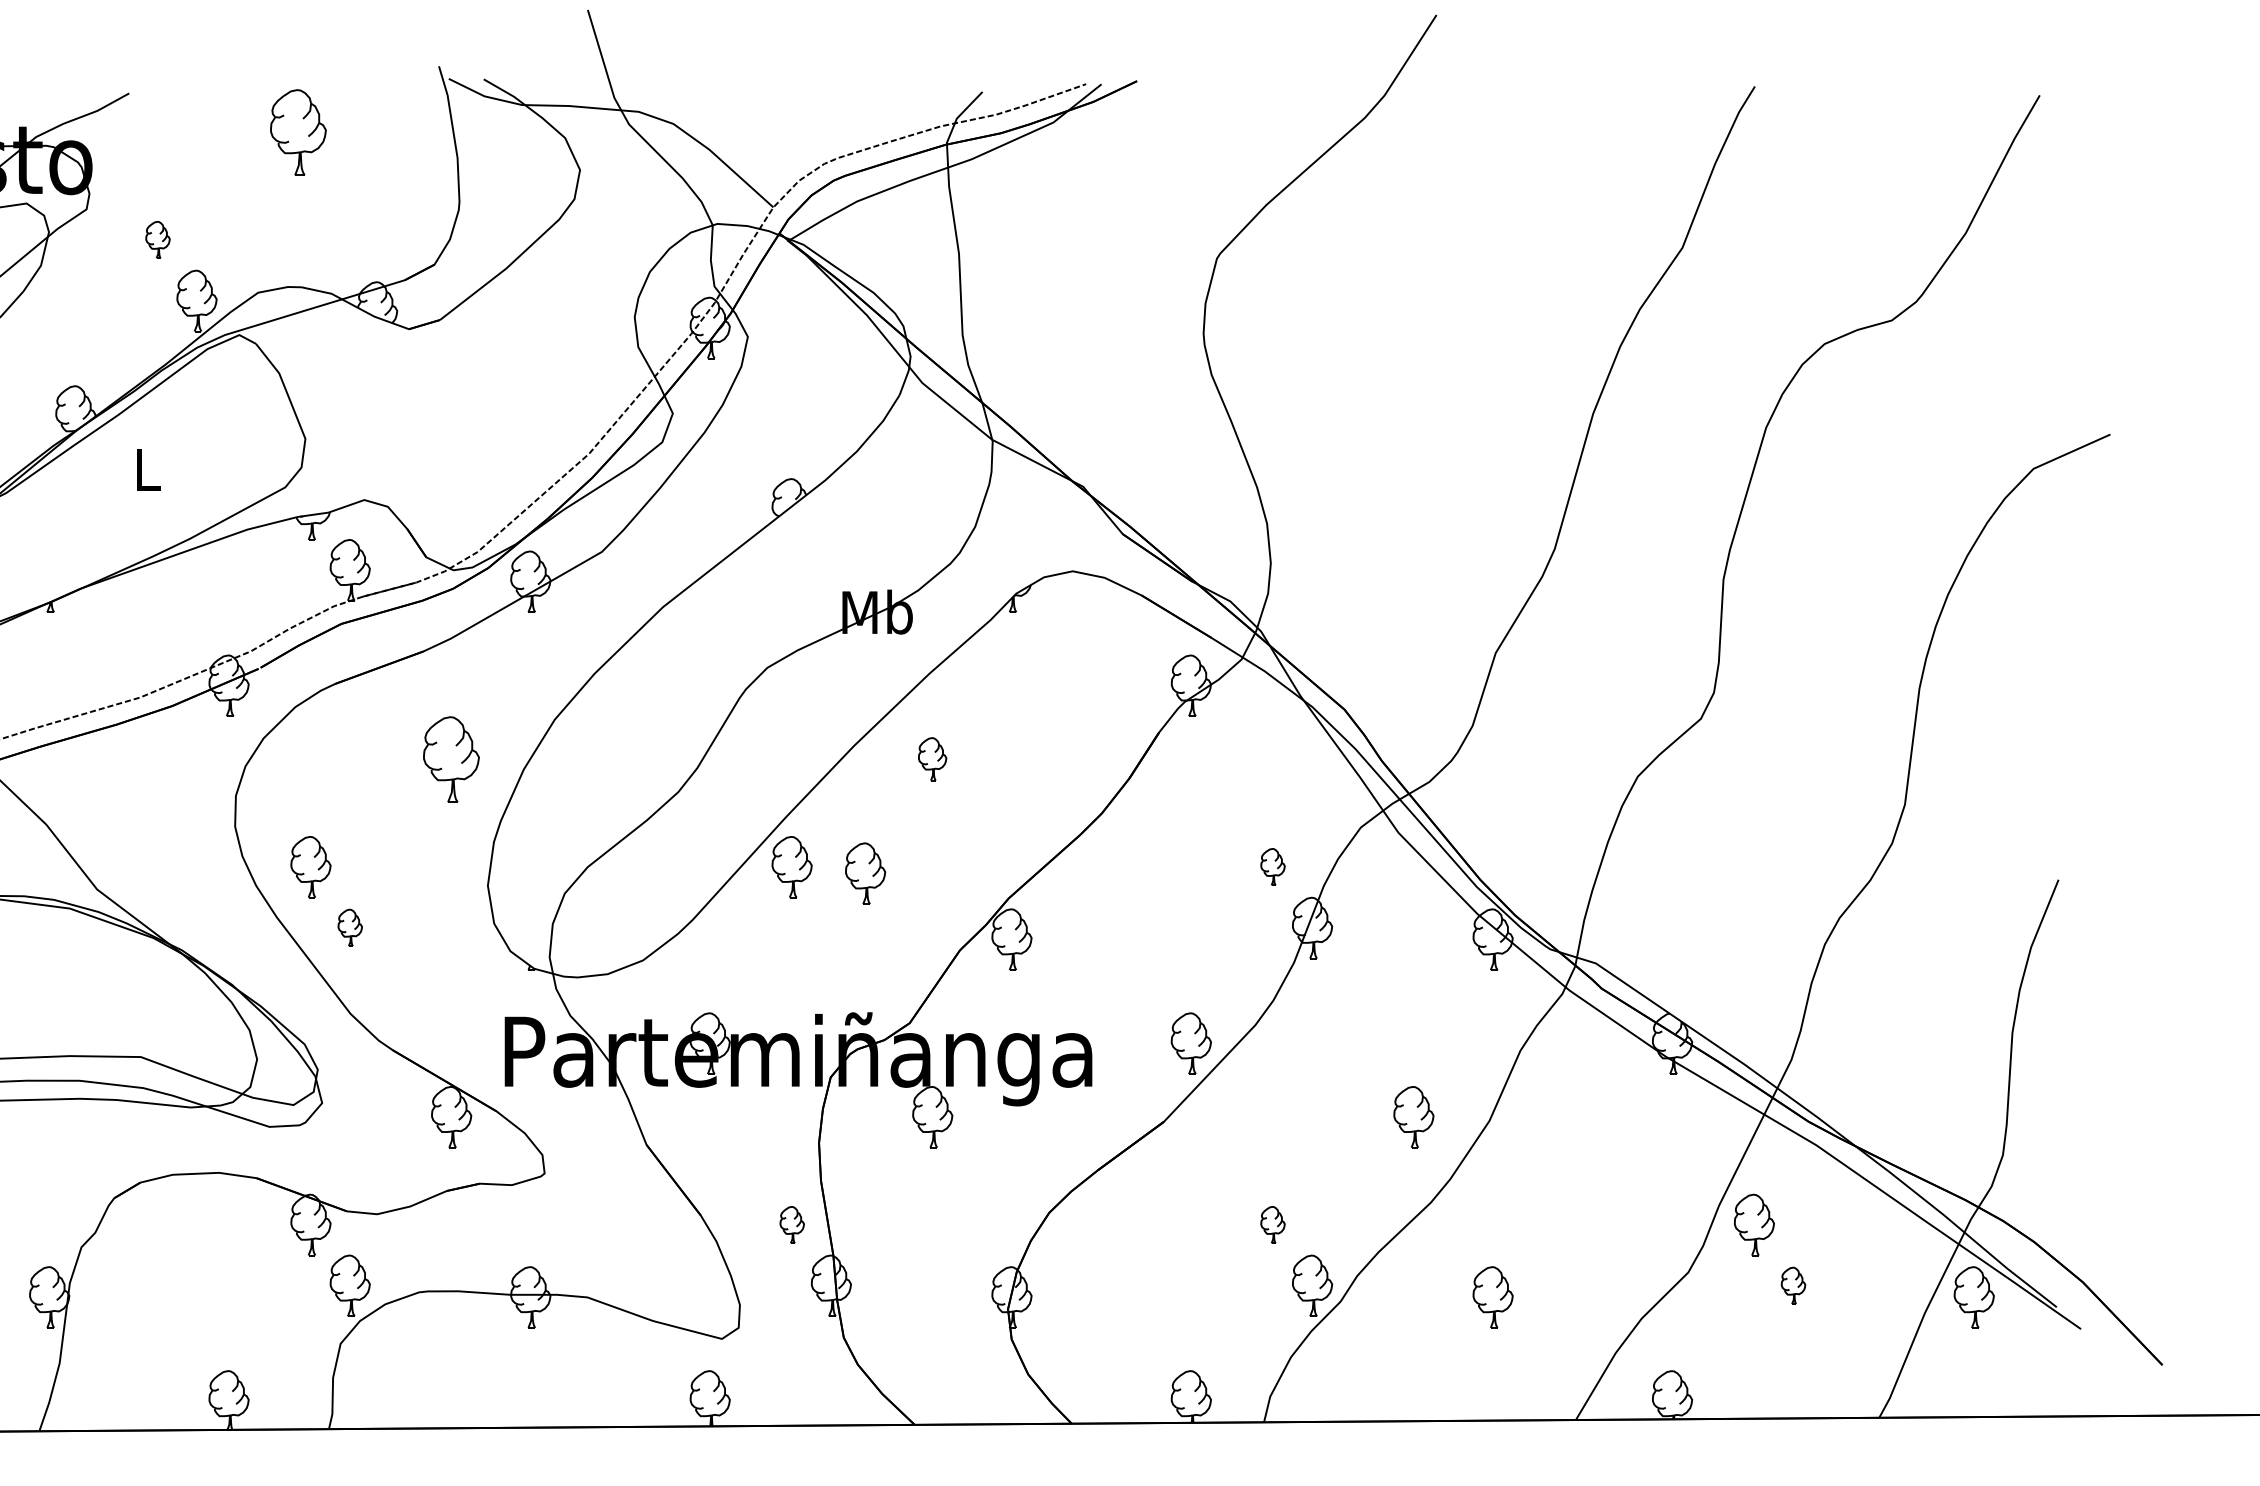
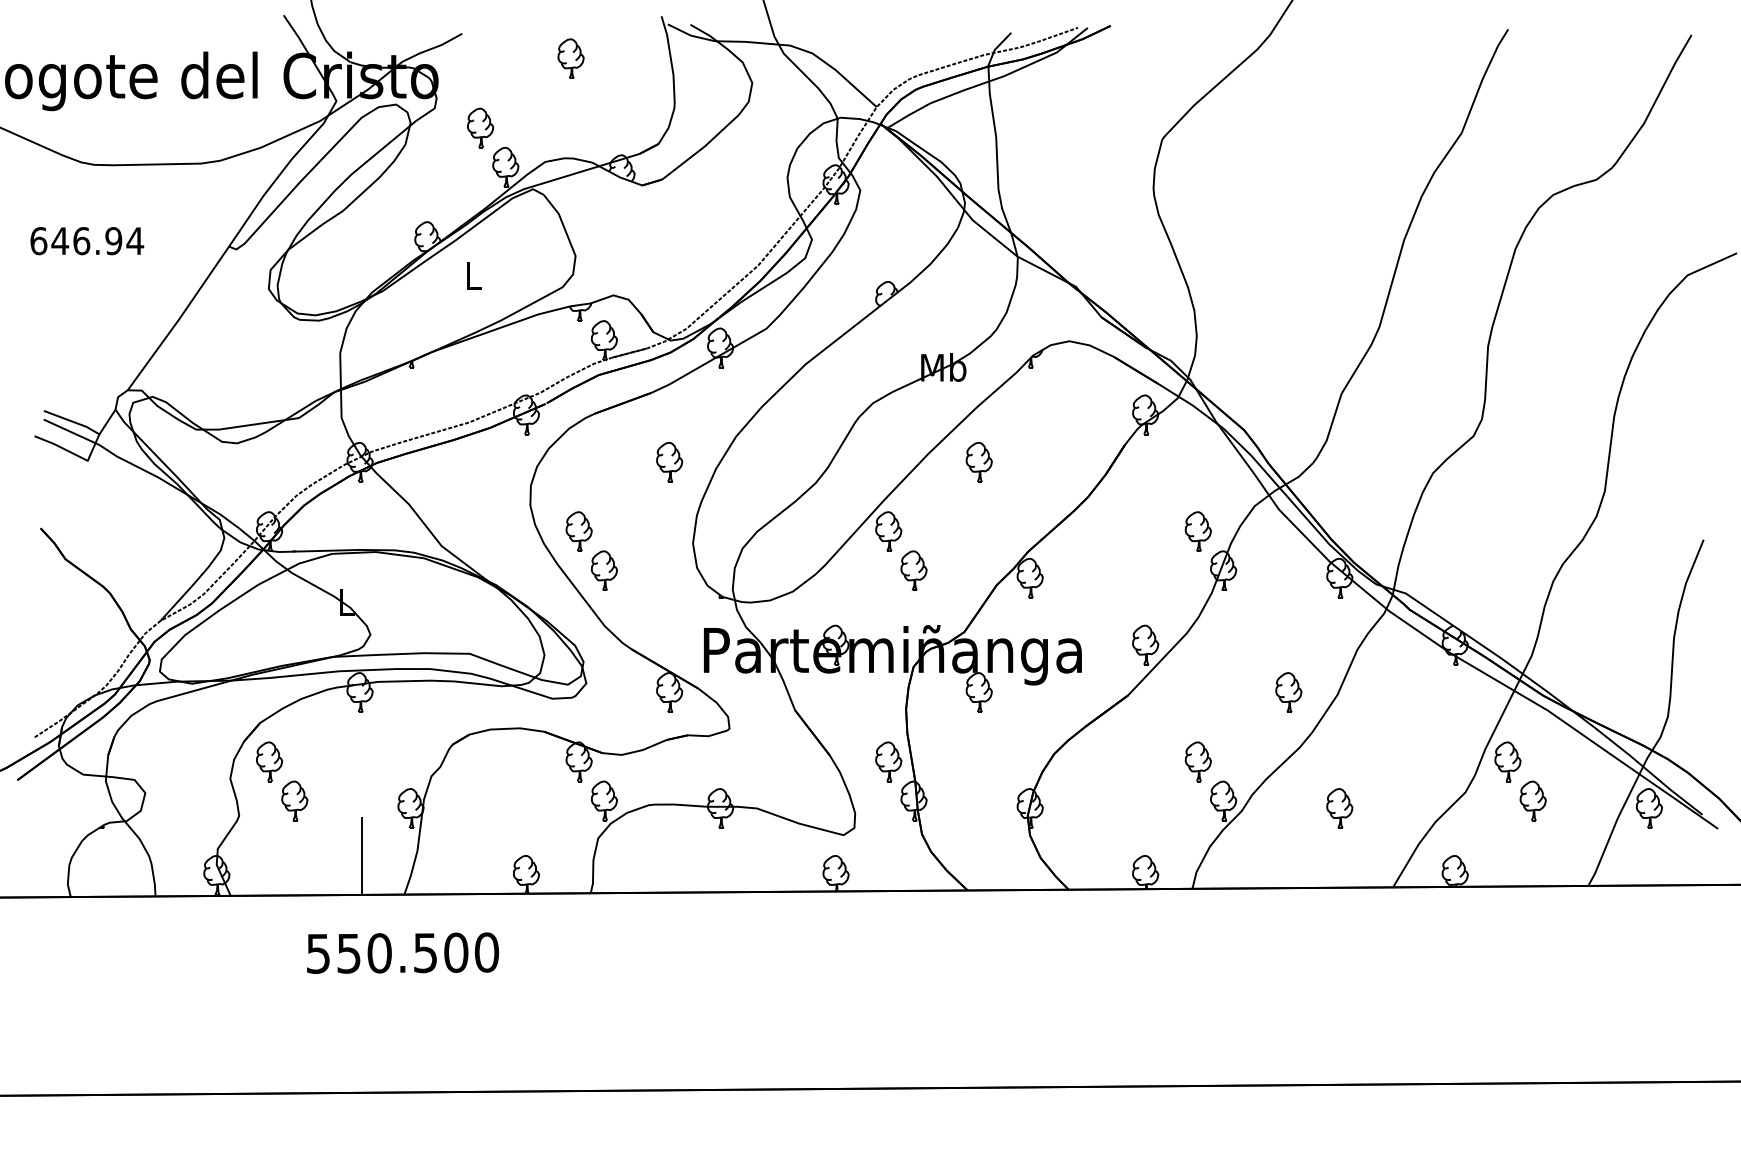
part: (297, 131) -> (570, 58), size x0.71
part: (157, 239) -> (480, 127), size x1.67
part: (451, 758) -> (669, 461), size x0.71
part: (931, 758) -> (978, 461), size x1.43
part: (1271, 866) -> (1197, 531), size x1.67
part: (864, 873) -> (913, 570), moved
part: (350, 927) -> (604, 570), size x1.67
part: (791, 1224) -> (888, 761), size x1.67
part: (1271, 1224) -> (1197, 761), size x1.67
part: (1792, 1285) -> (1532, 800), size x1.67

